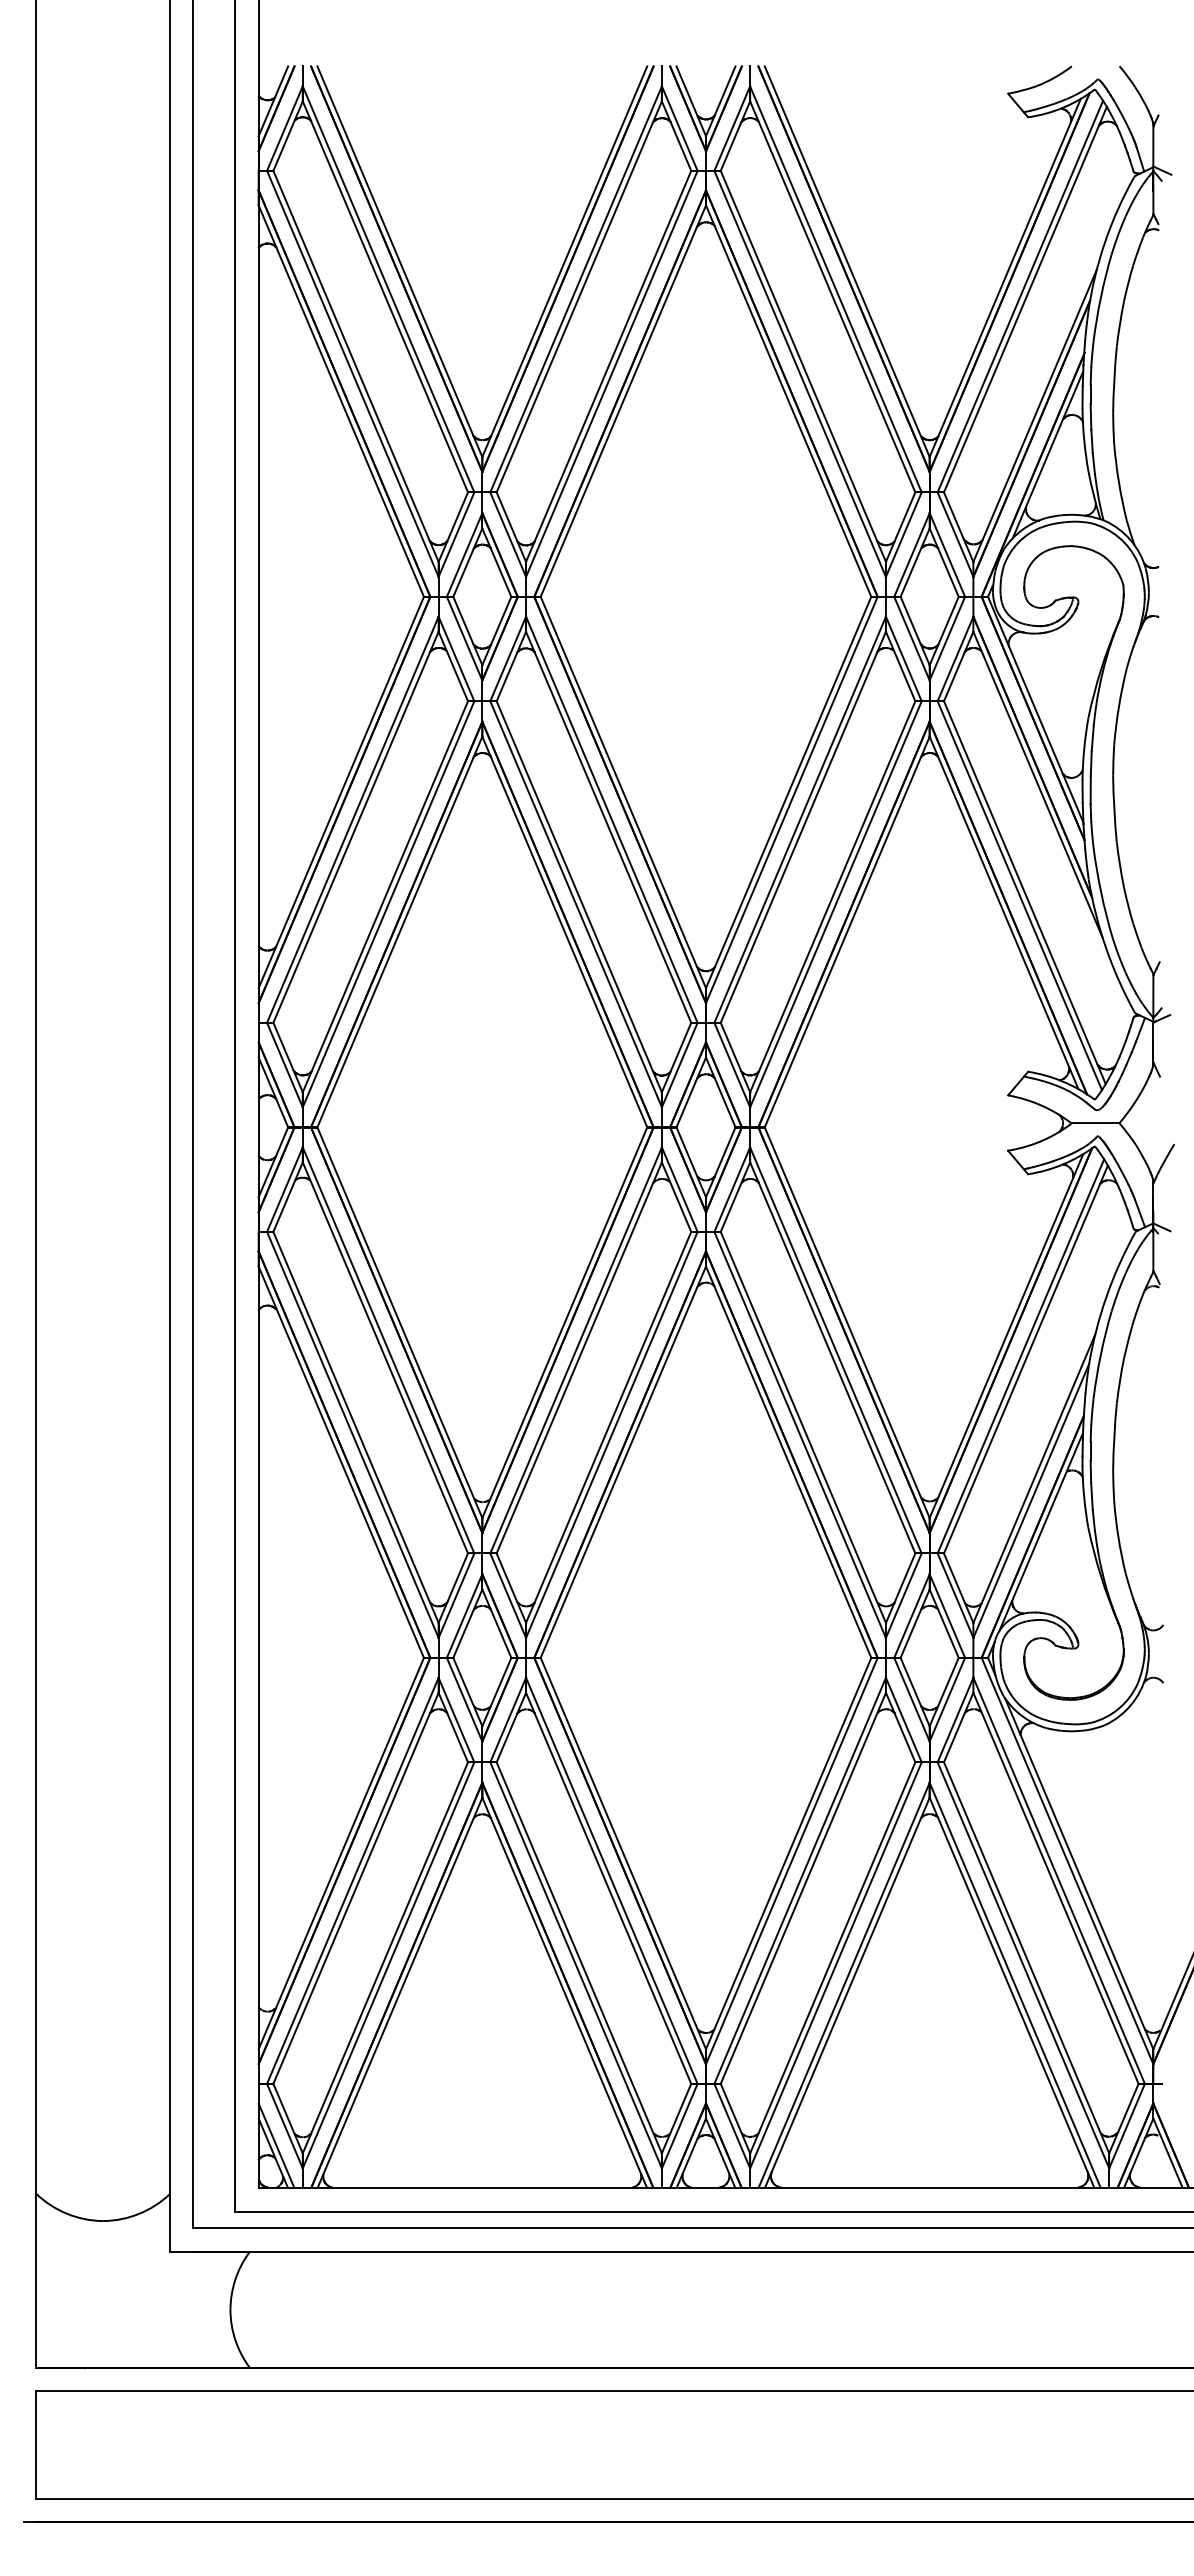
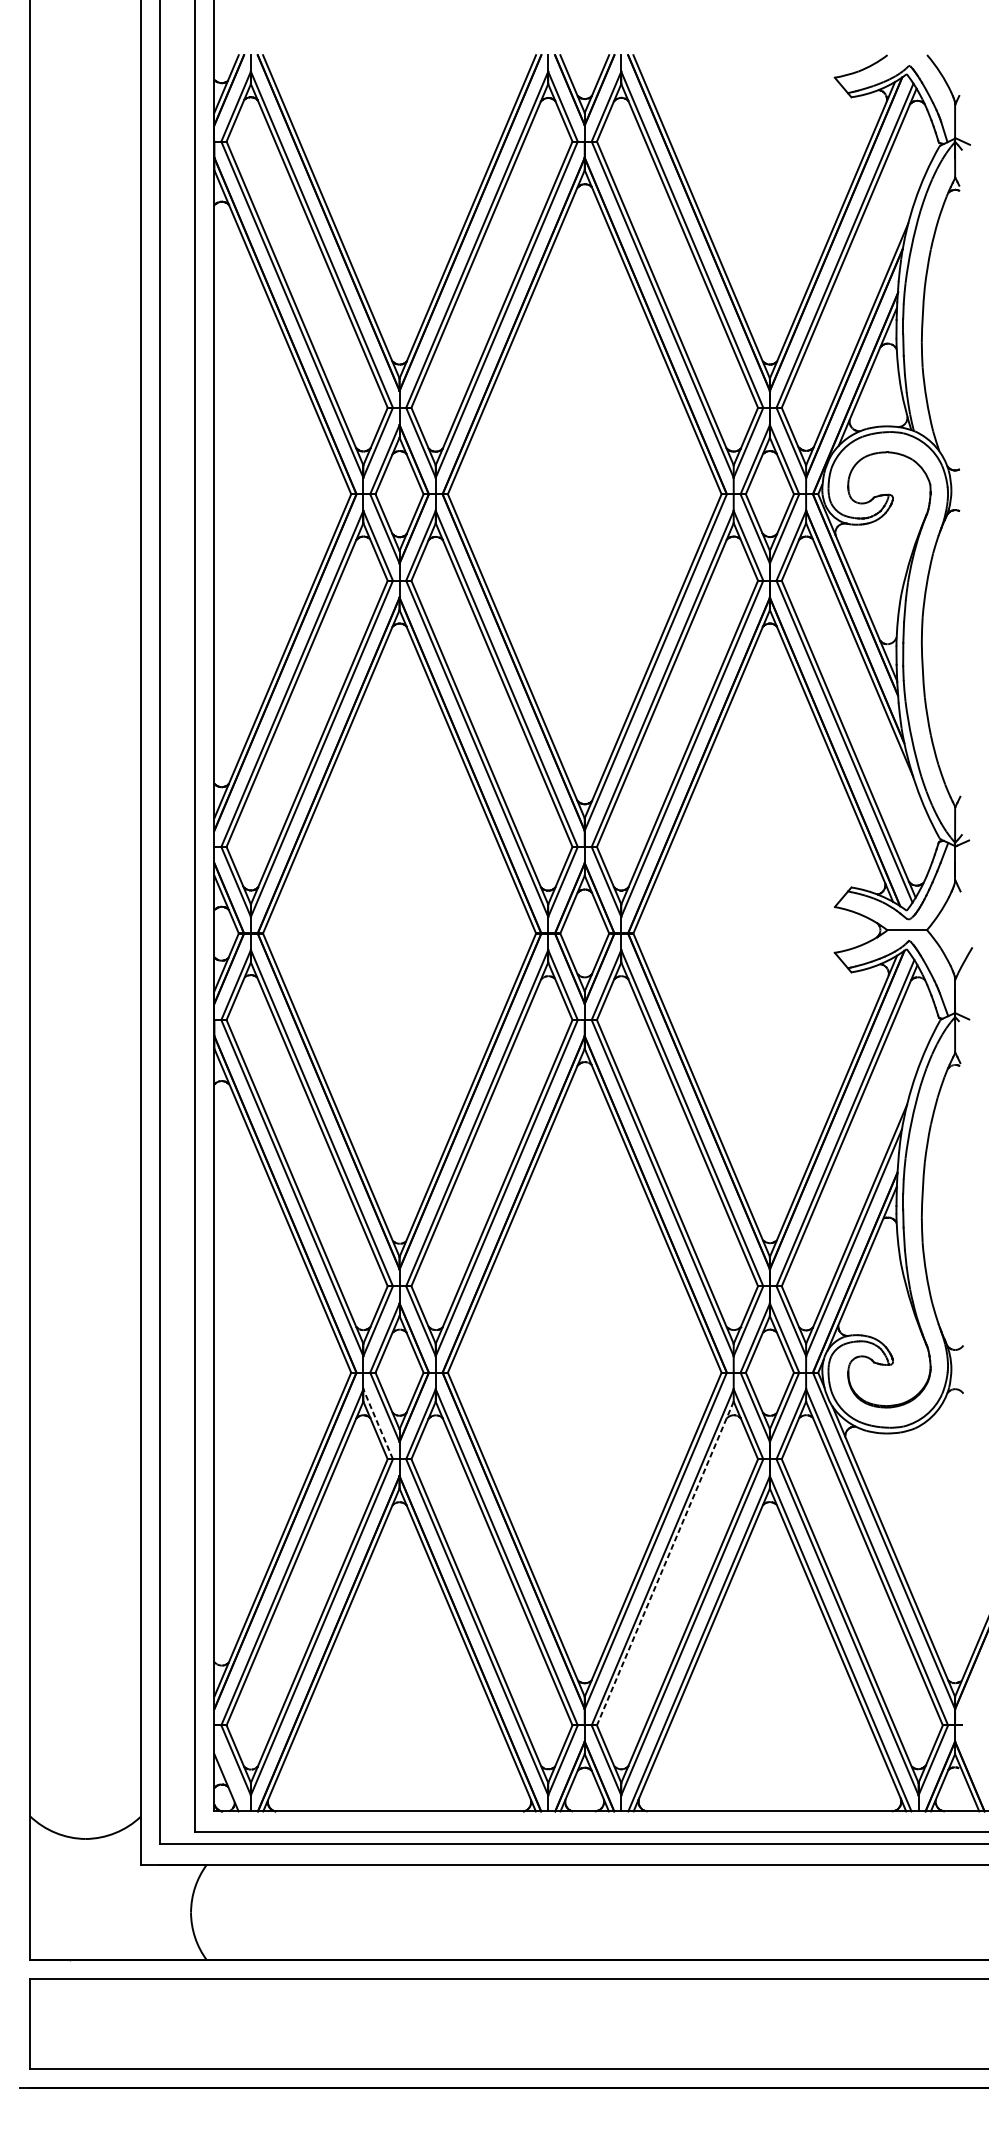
line: (456, 1720) -> (378, 1424), solid -> dashed
line: (803, 1888) -> (665, 1563), solid -> dashed
line: (276, 2145) -> (229, 1776), removed

